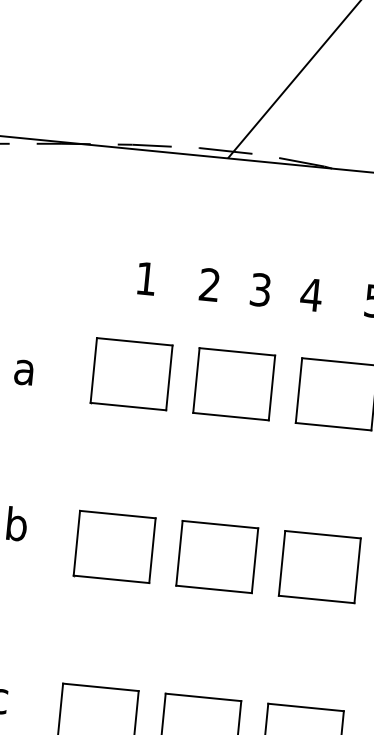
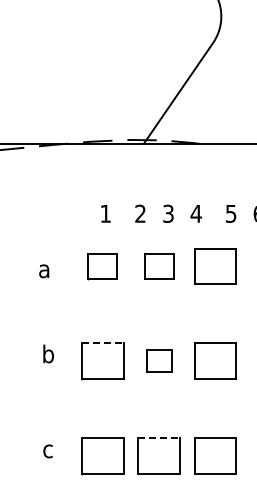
part: (131, 374) -> (102, 266), size x0.7
part: (233, 384) -> (158, 266), size x0.7
line: (117, 514) -> (102, 343), solid -> dashed
part: (216, 555) -> (158, 360), size x0.6
line: (204, 697) -> (159, 438), solid -> dashed

